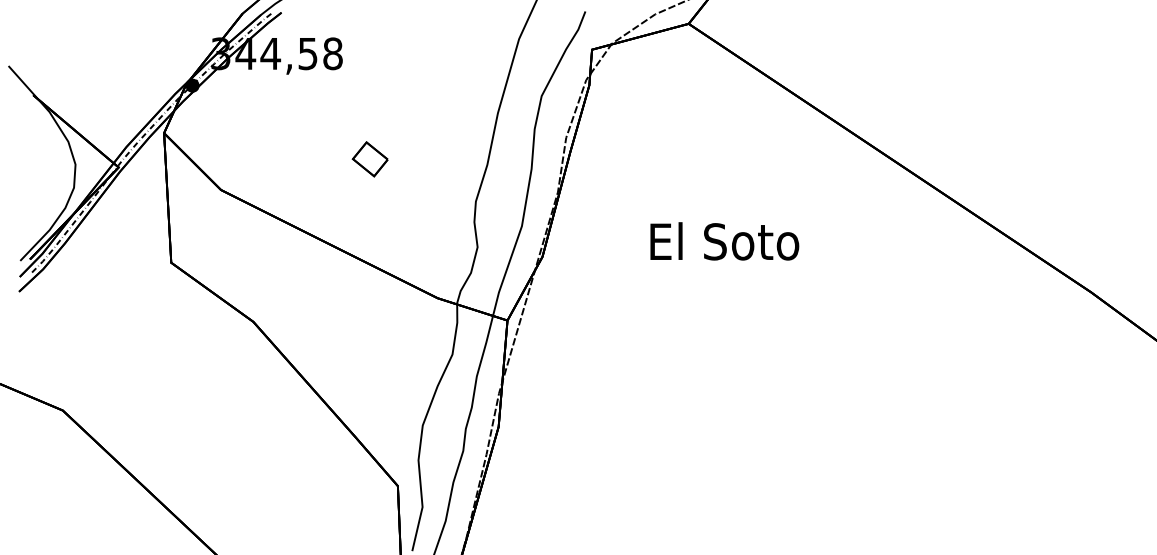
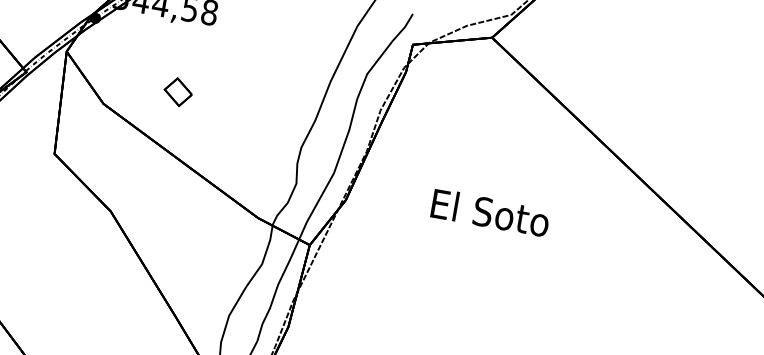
part: (369, 159) -> (177, 92), moved

